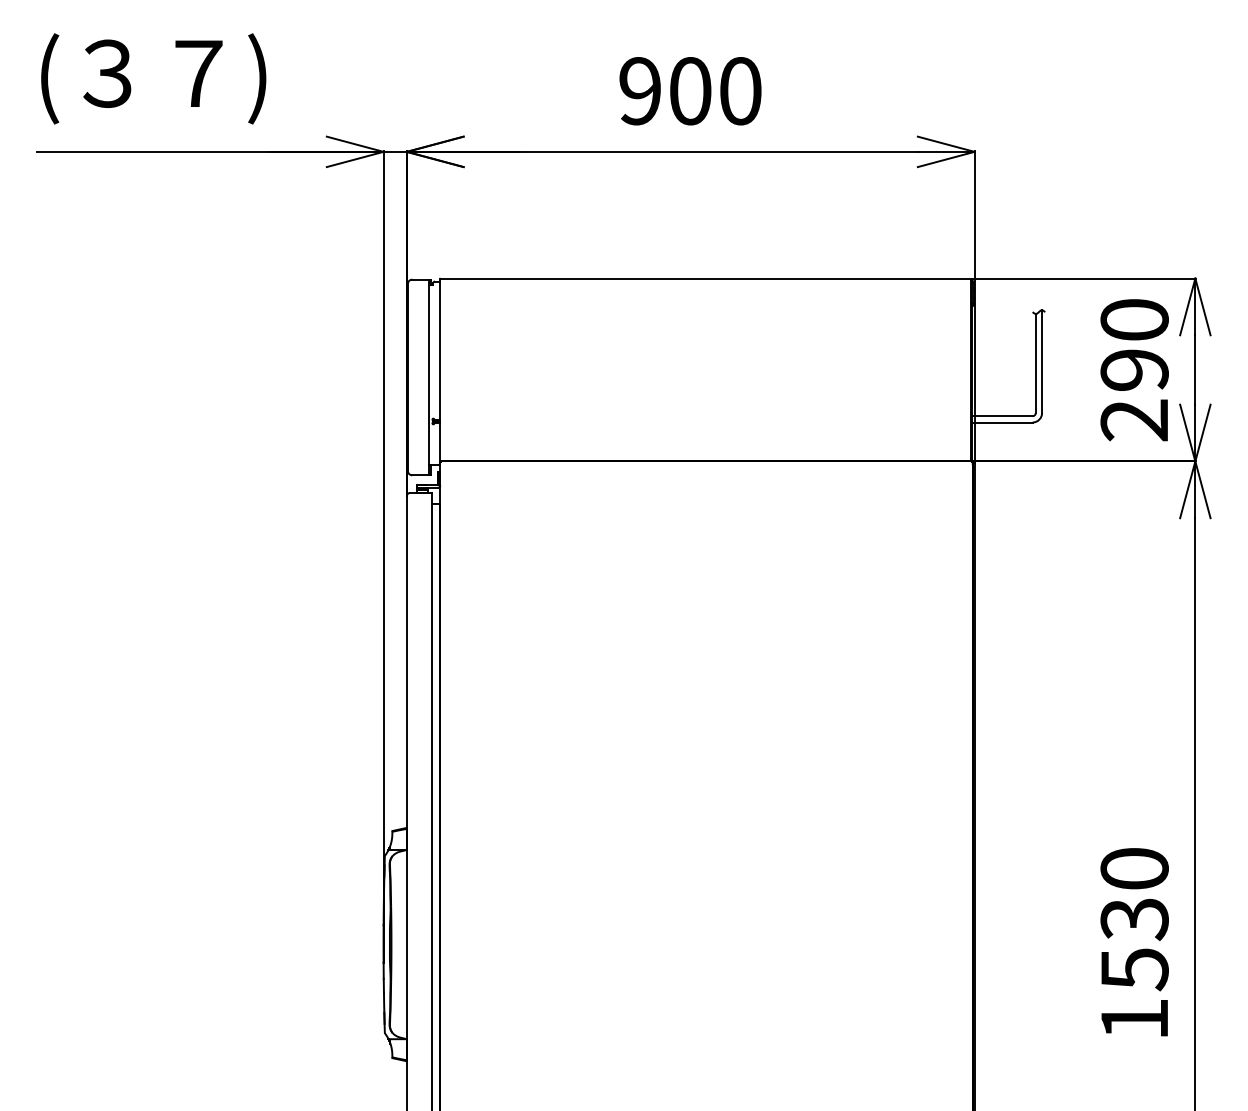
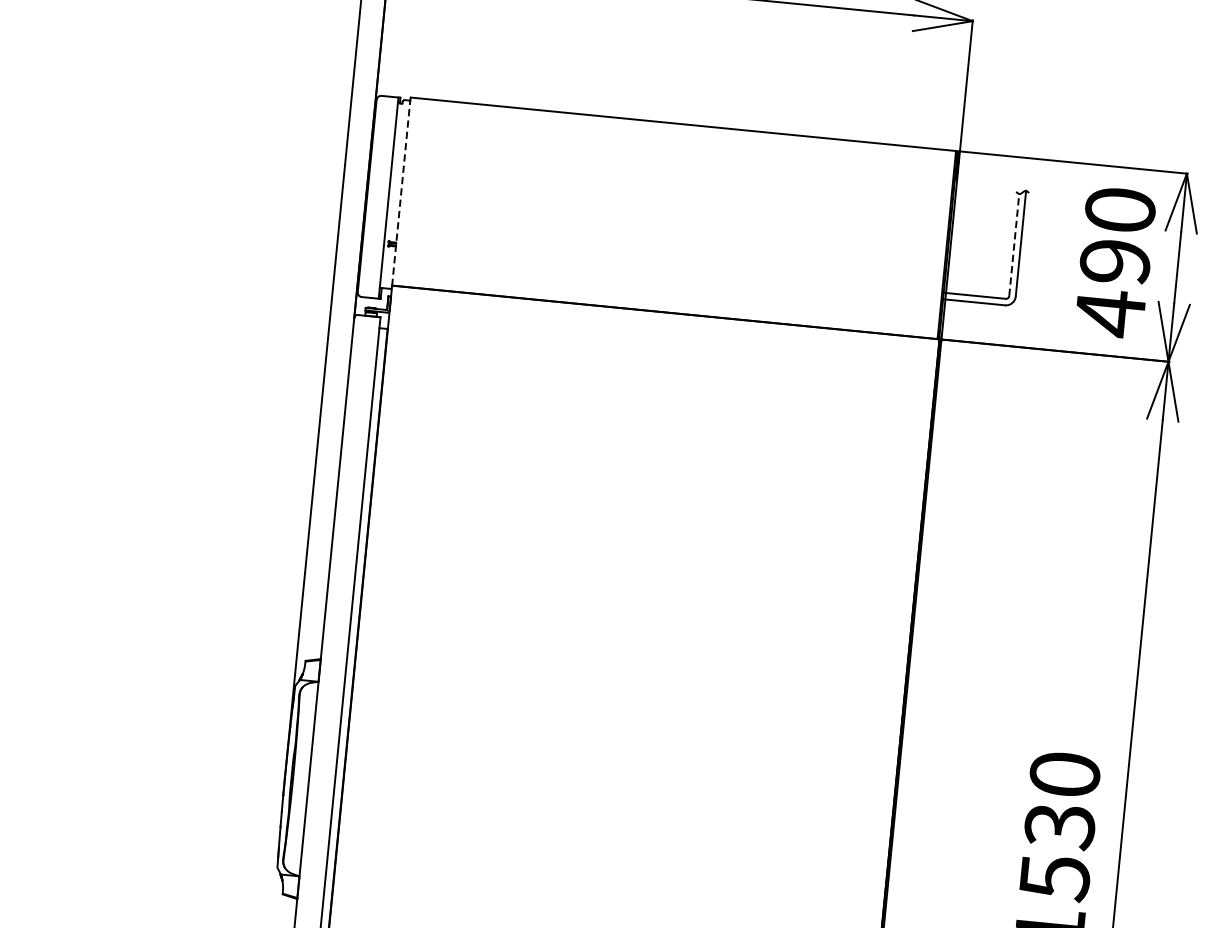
line: (1035, 363) -> (1013, 244), solid -> dashed
line: (440, 370) -> (401, 192), solid -> dashed
text: (1133, 420) -> (1109, 313), 290 -> 490

